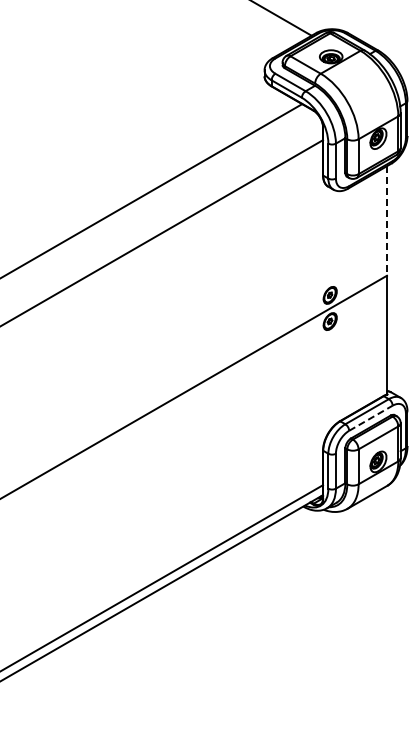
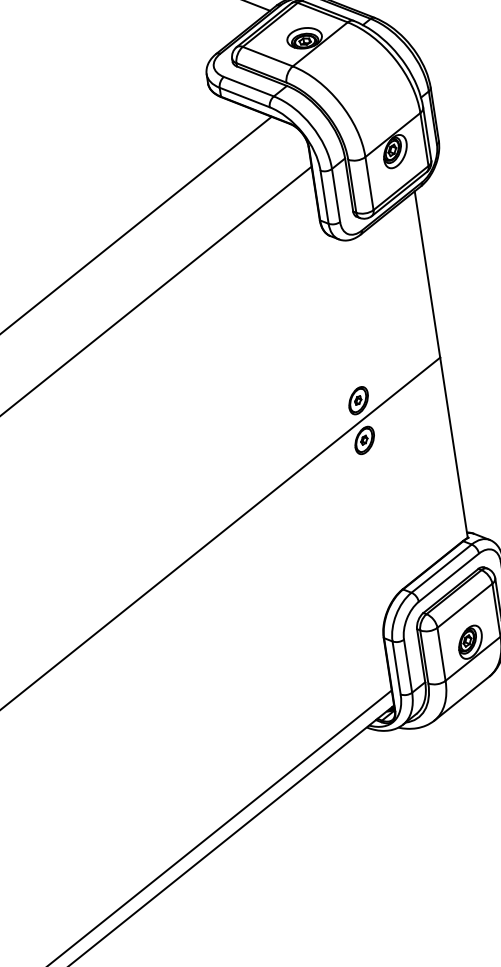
line: (386, 220) -> (426, 273), dashed -> solid
line: (371, 418) -> (449, 577), dashed -> solid

